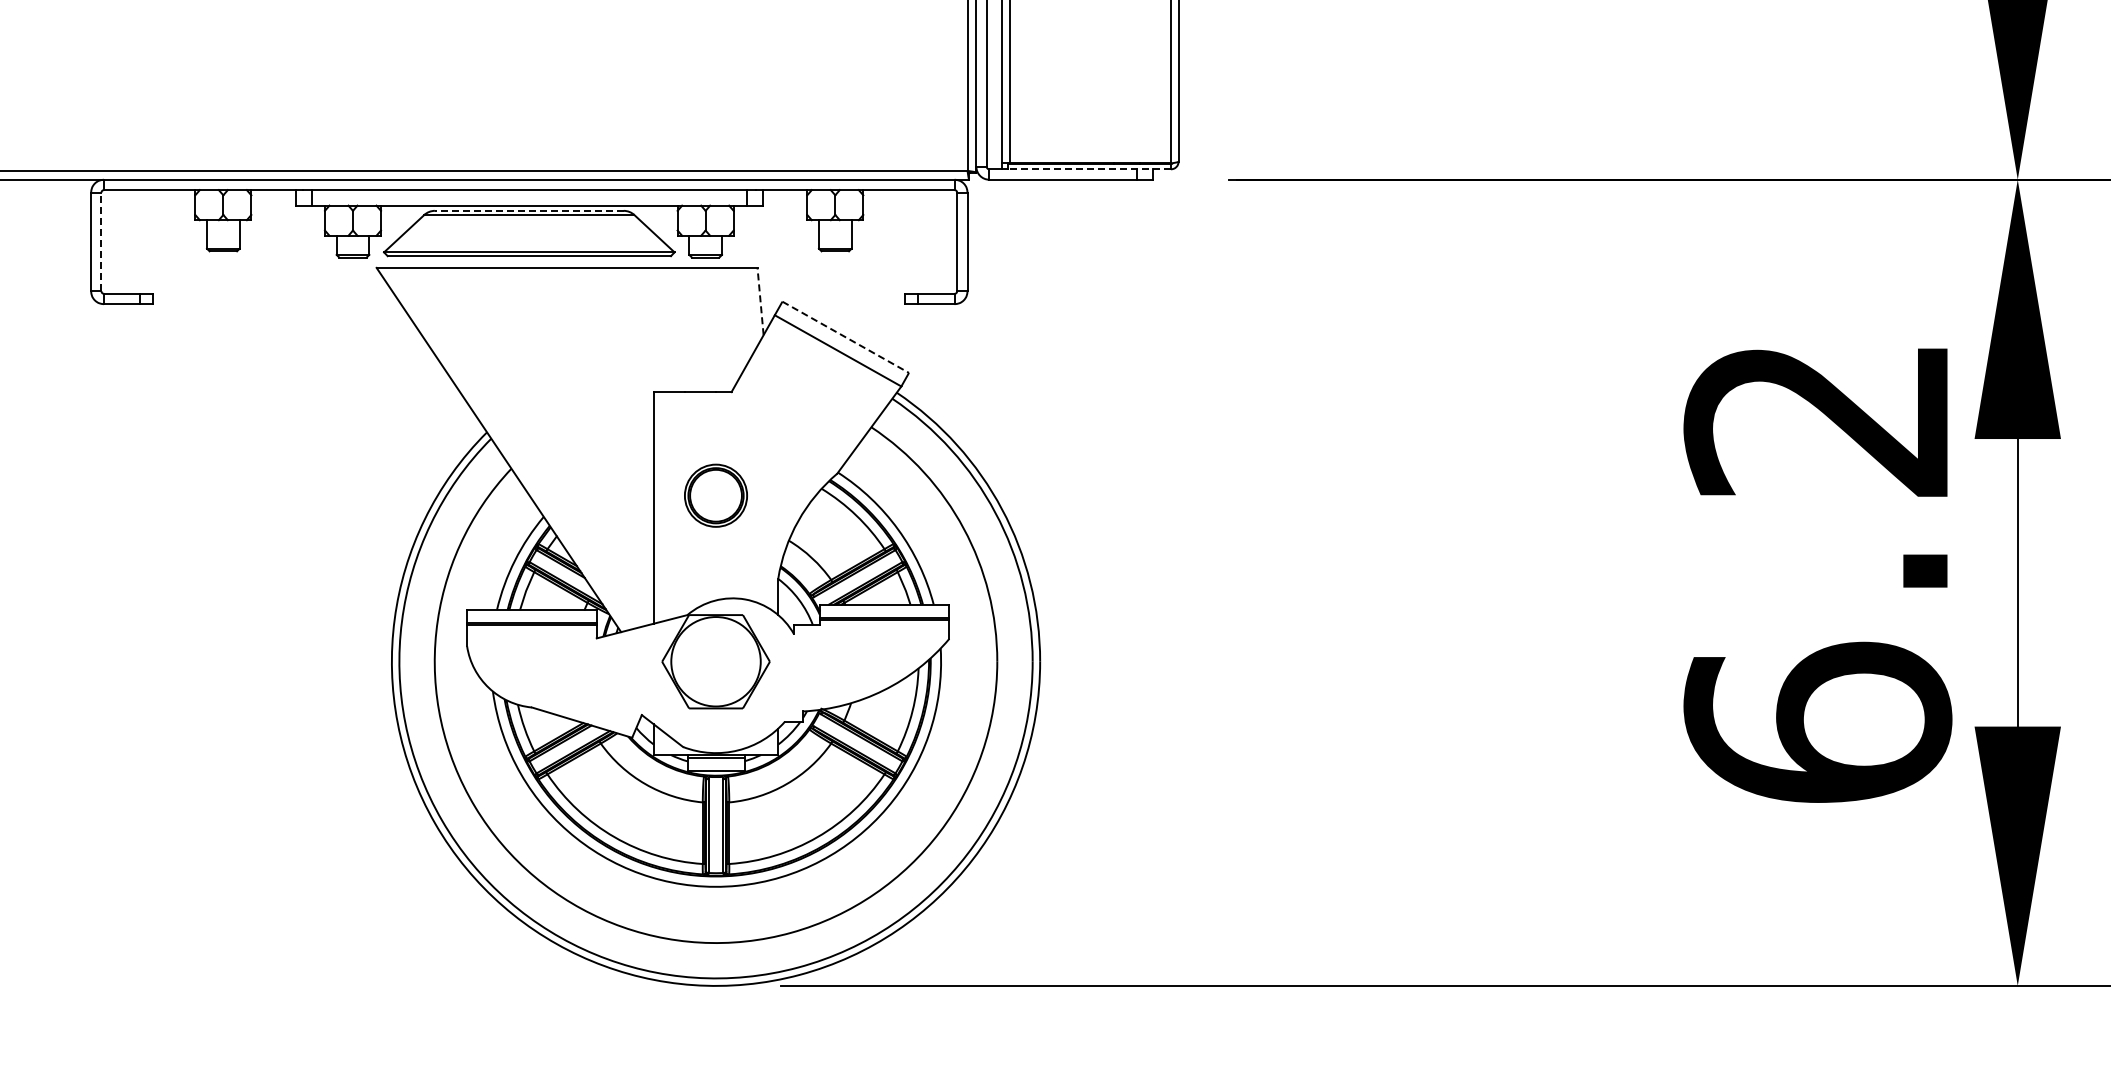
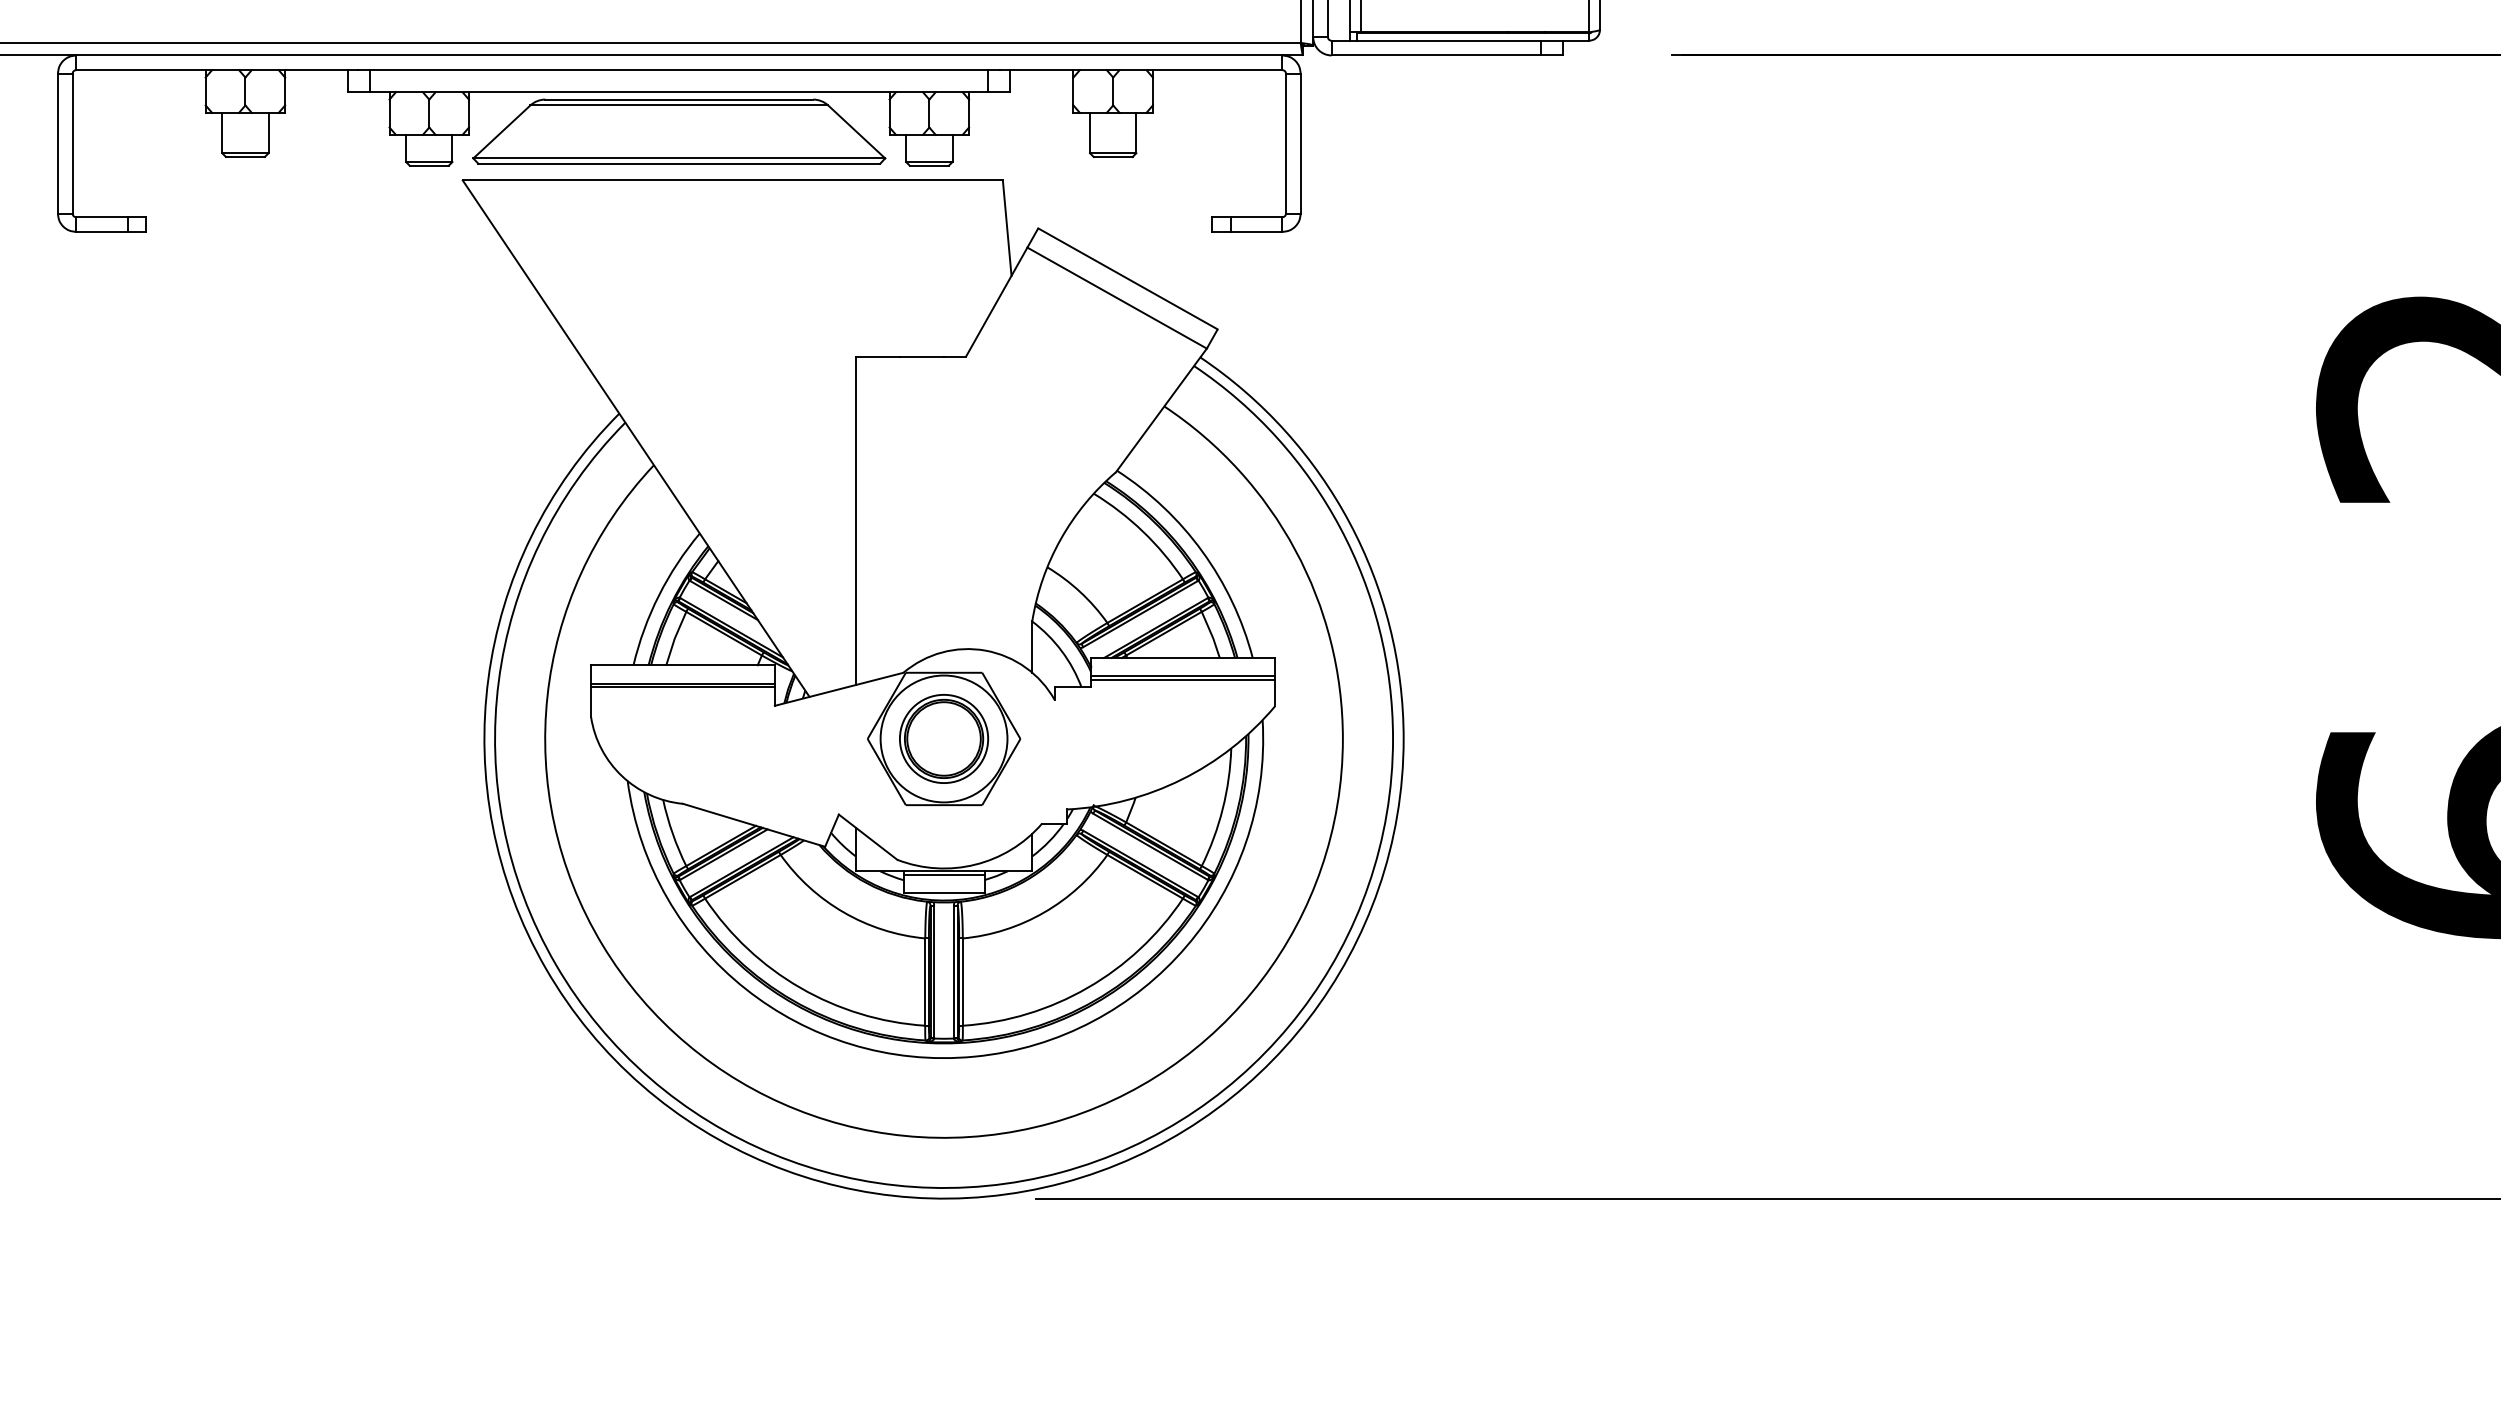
line: (1089, 169) -> (1473, 40), dashed -> solid
line: (528, 210) -> (678, 99), dashed -> solid
line: (101, 241) -> (72, 143), dashed -> solid
line: (760, 301) -> (1007, 228), dashed -> solid
line: (845, 337) -> (1127, 279), dashed -> solid
part: (715, 495) -> (943, 738), moved

